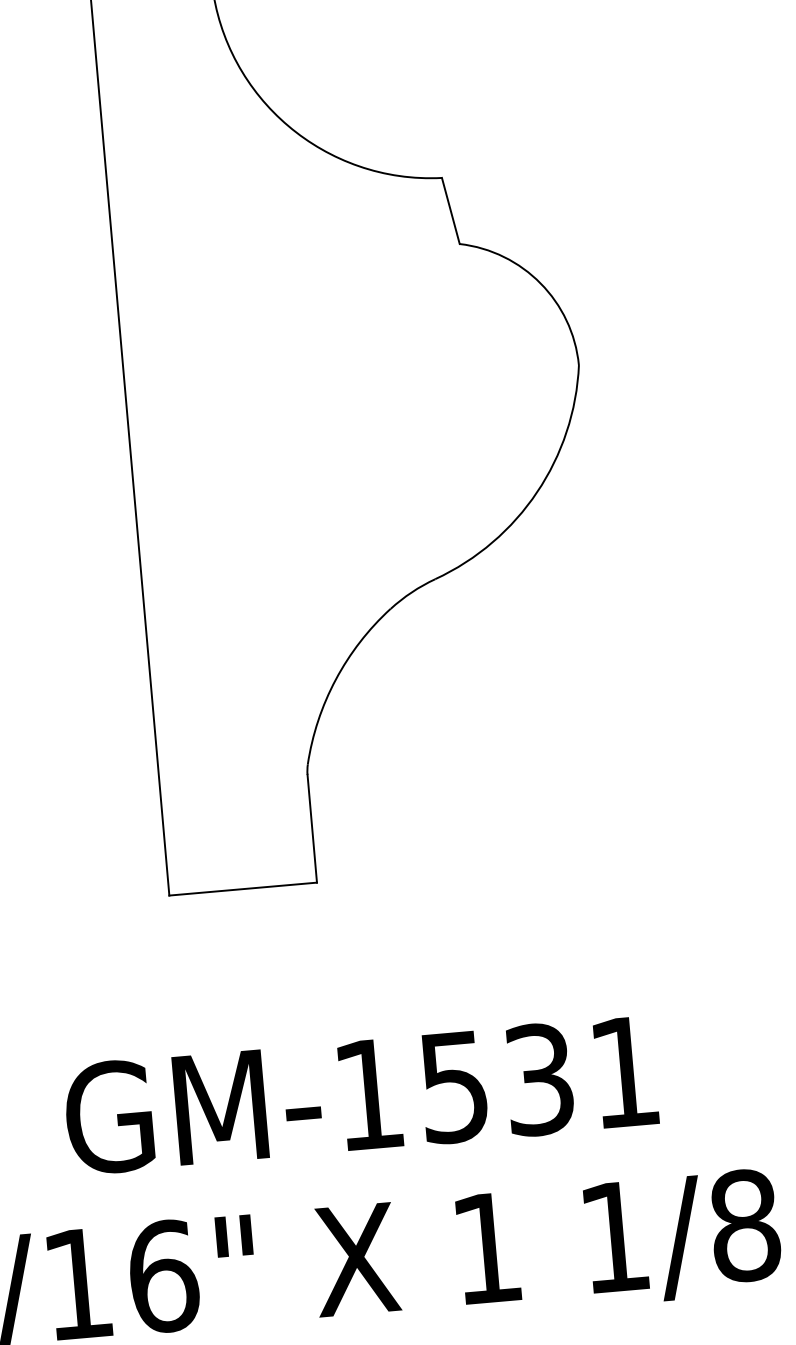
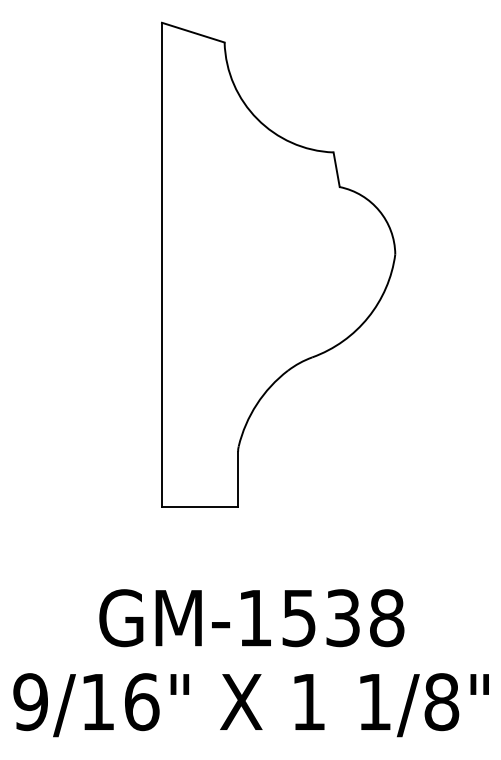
text: (625, 1072) -> (387, 618), GM-1531 -> GM-1538

